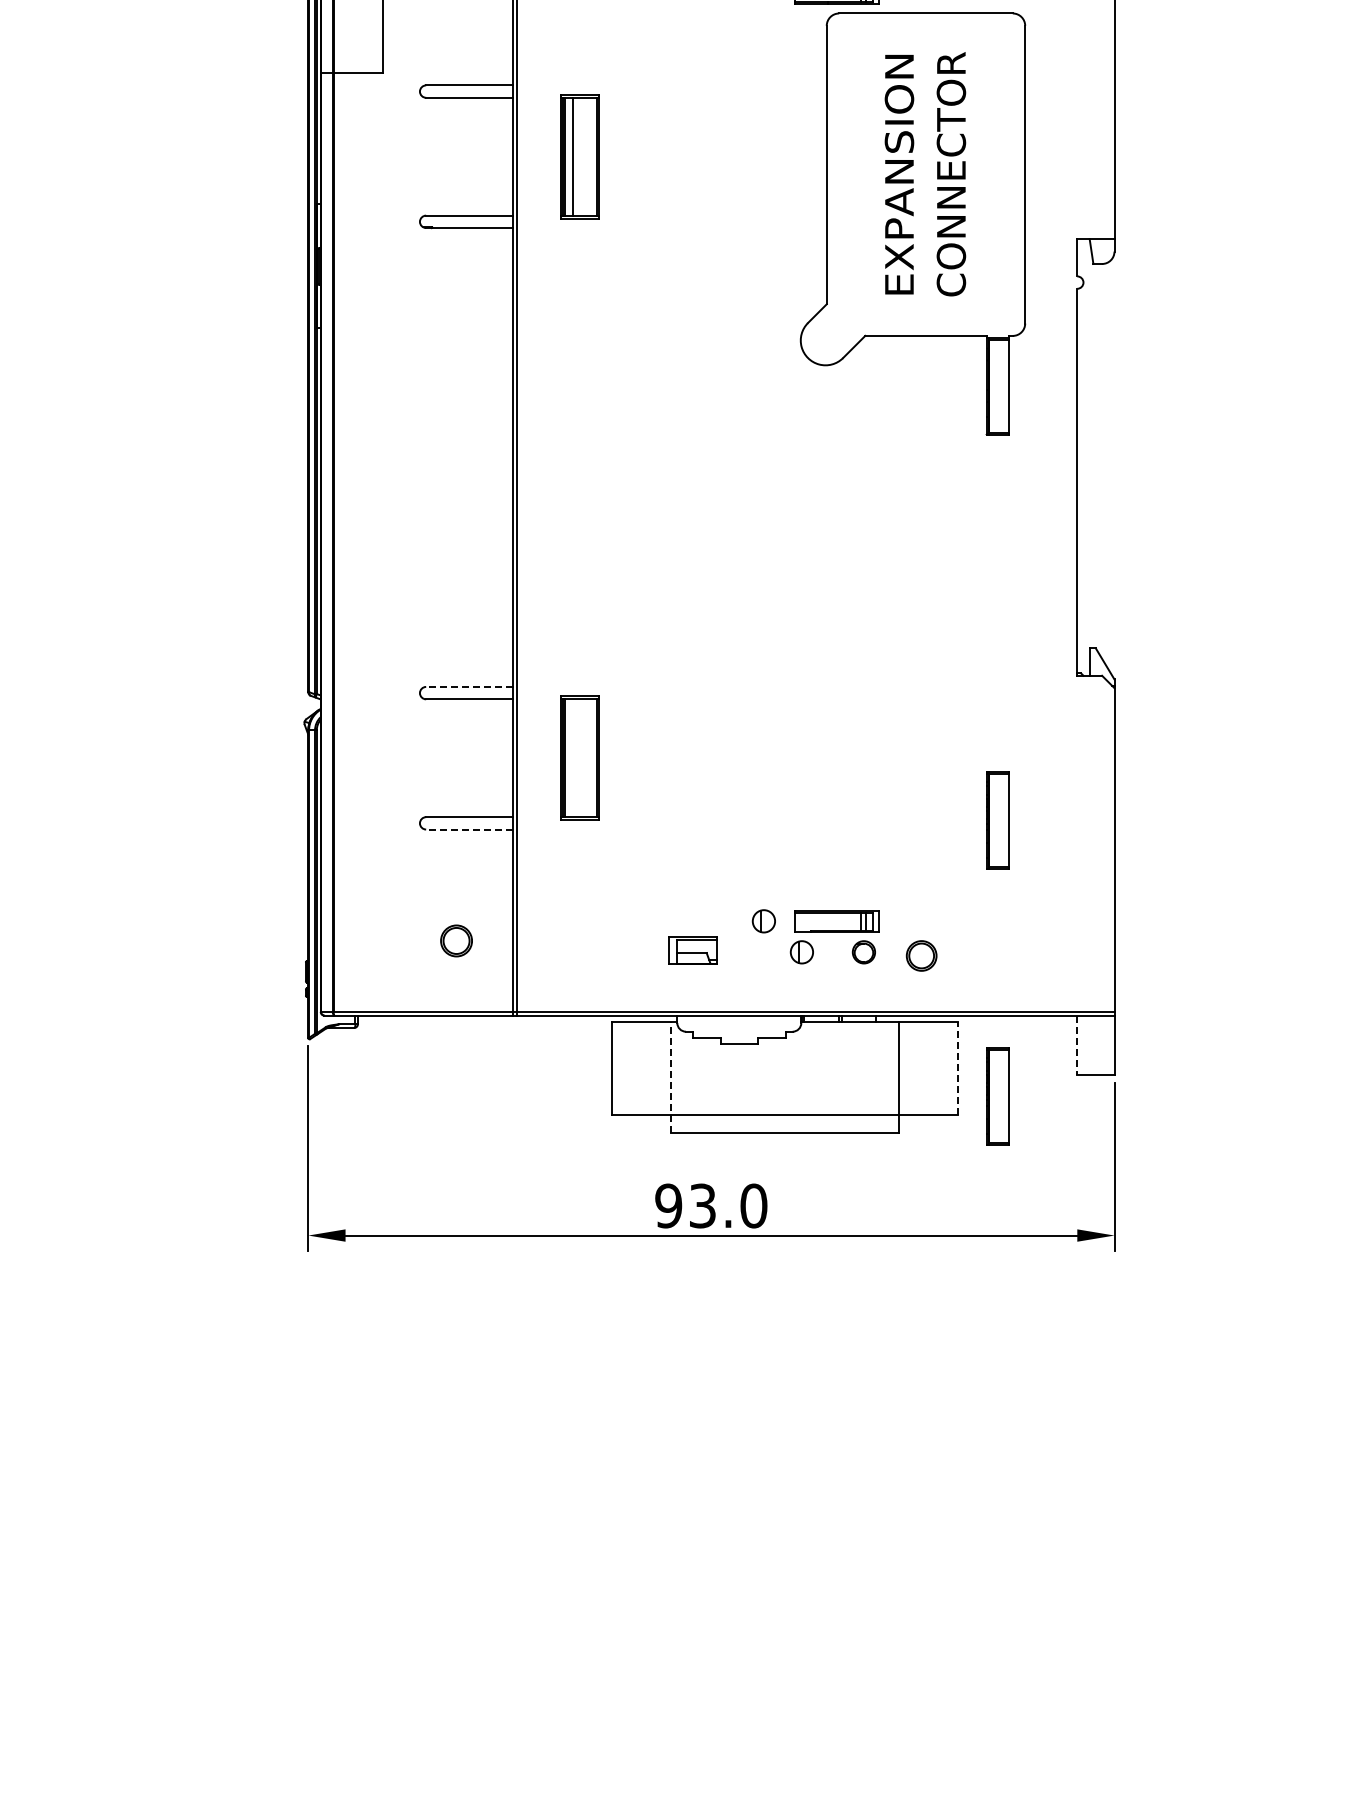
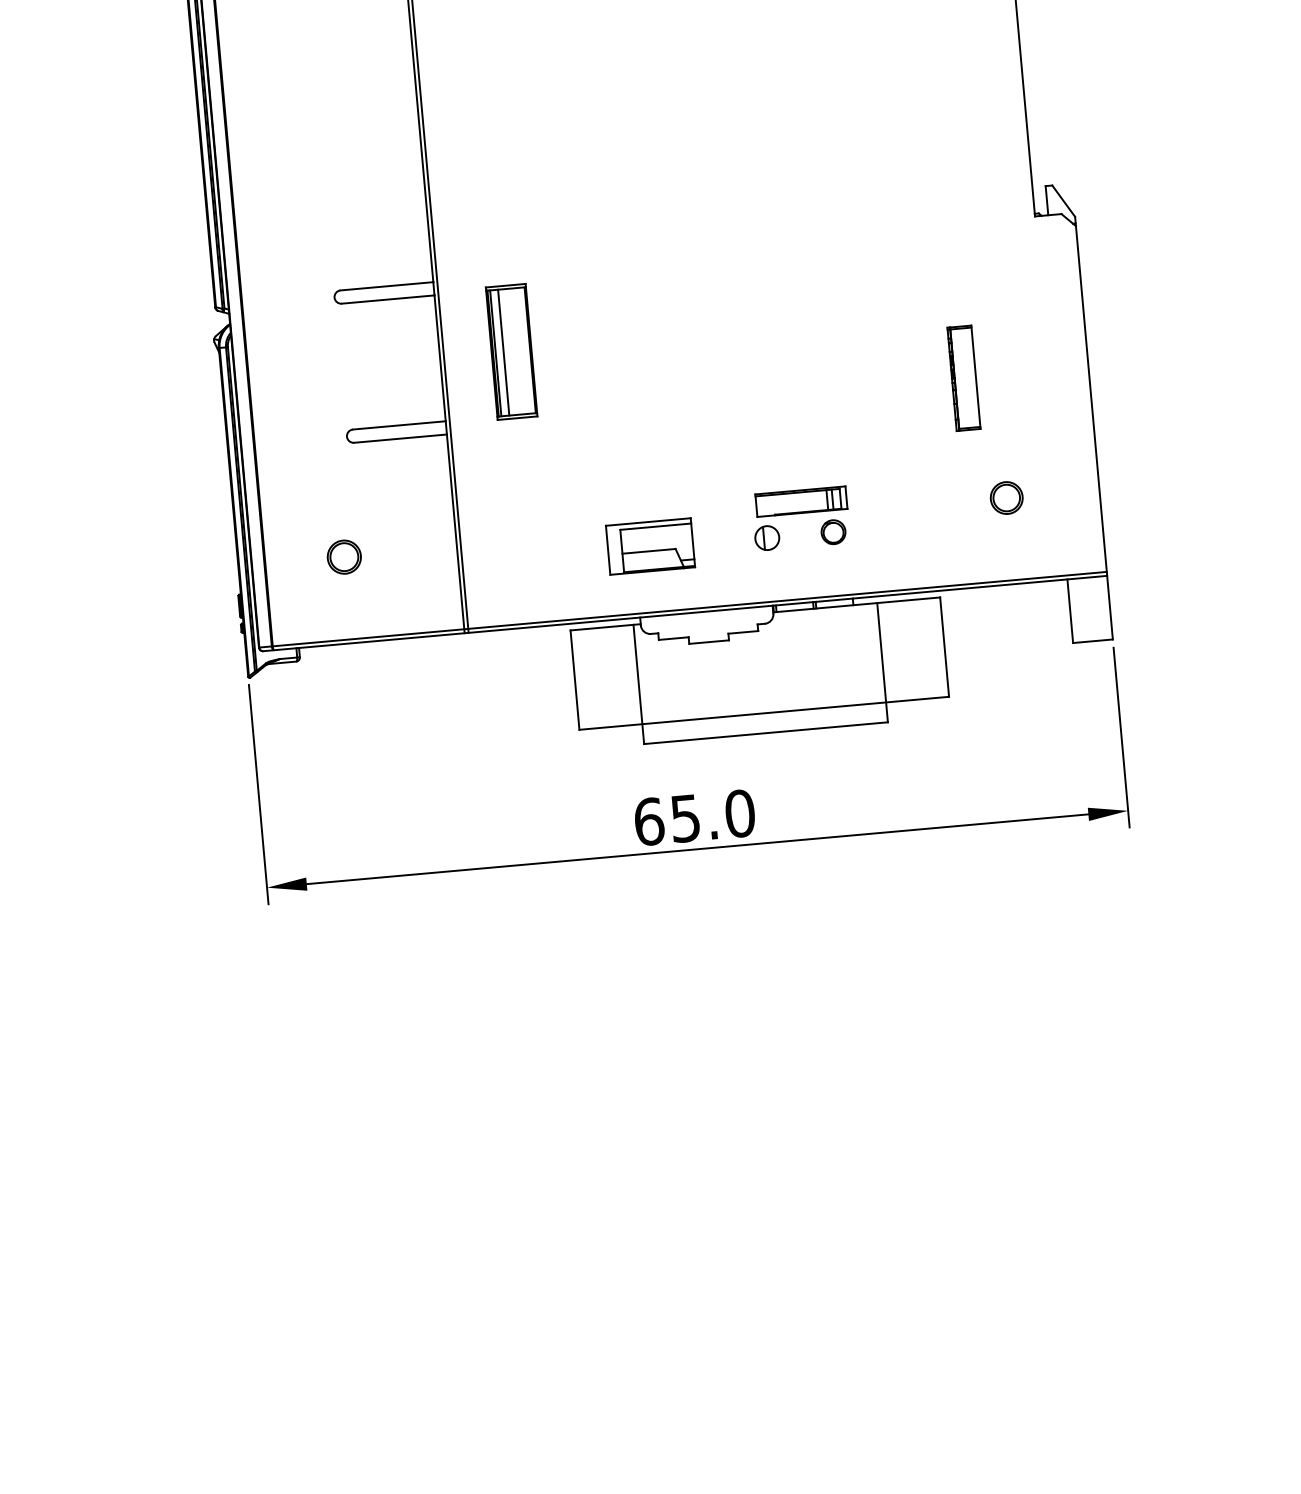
line: (469, 686) -> (386, 285), dashed -> solid
line: (572, 758) -> (503, 352), added
line: (469, 829) -> (400, 438), dashed -> solid
part: (763, 921) -> (723, 508), removed
part: (456, 940) -> (344, 556), moved
part: (692, 950) -> (650, 546), size x1.67
part: (921, 955) -> (1006, 497), moved
line: (1077, 1045) -> (1070, 611), dashed -> solid
line: (957, 1068) -> (944, 647), dashed -> solid
line: (670, 1077) -> (638, 684), dashed -> solid
part: (997, 1096) -> (989, 673), removed
text: (685, 1205) -> (667, 819), 93.0 -> 65.0

